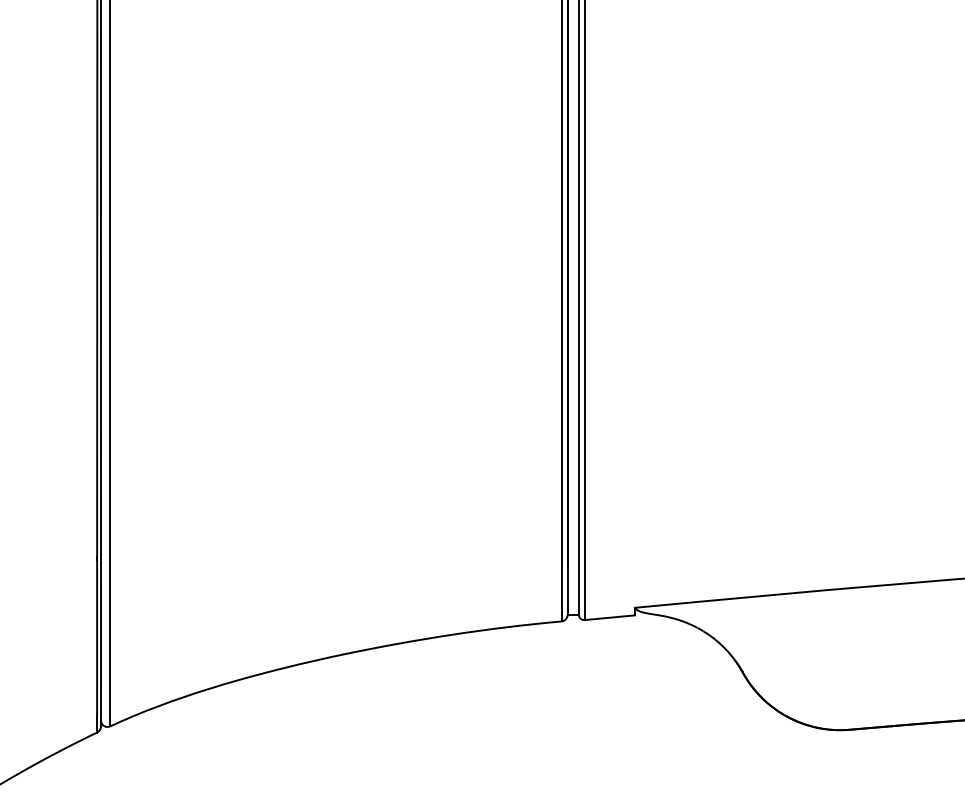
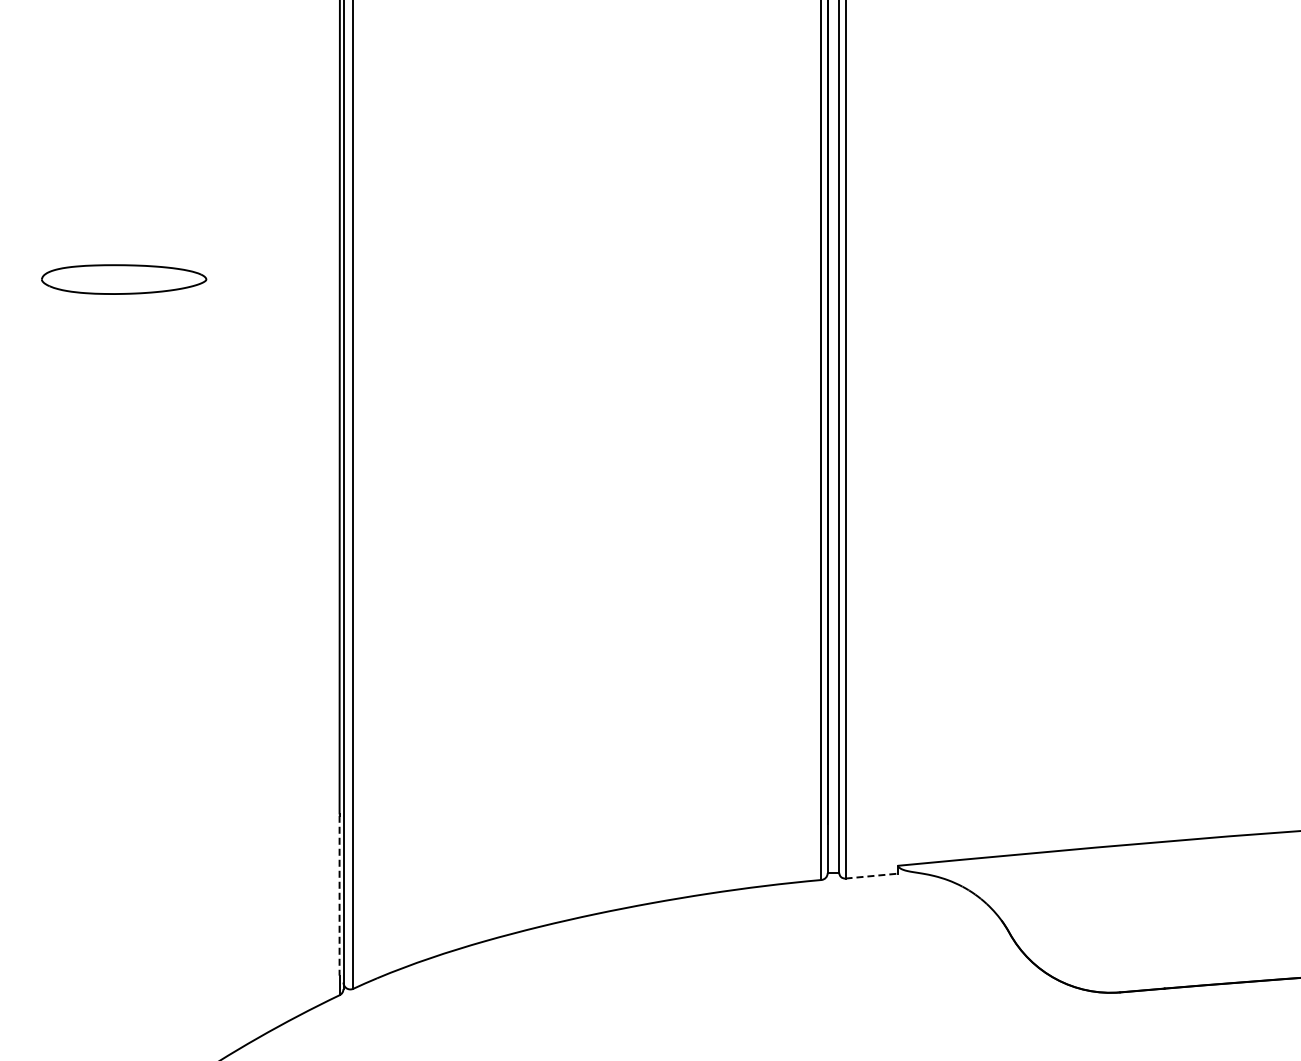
line: (610, 618) -> (872, 876), solid -> dashed
line: (97, 636) -> (339, 895), solid -> dashed

